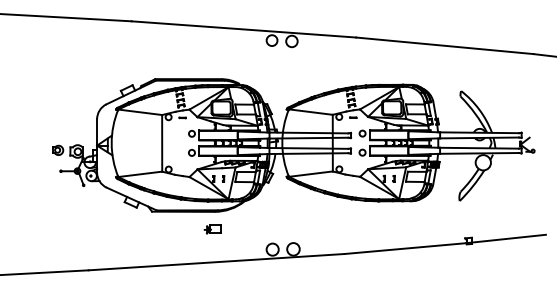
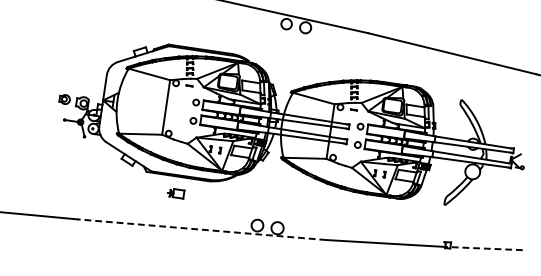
part: (212, 229) -> (175, 193), moved
line: (505, 239) -> (483, 248), solid -> dashed
line: (216, 262) -> (201, 230), solid -> dashed

